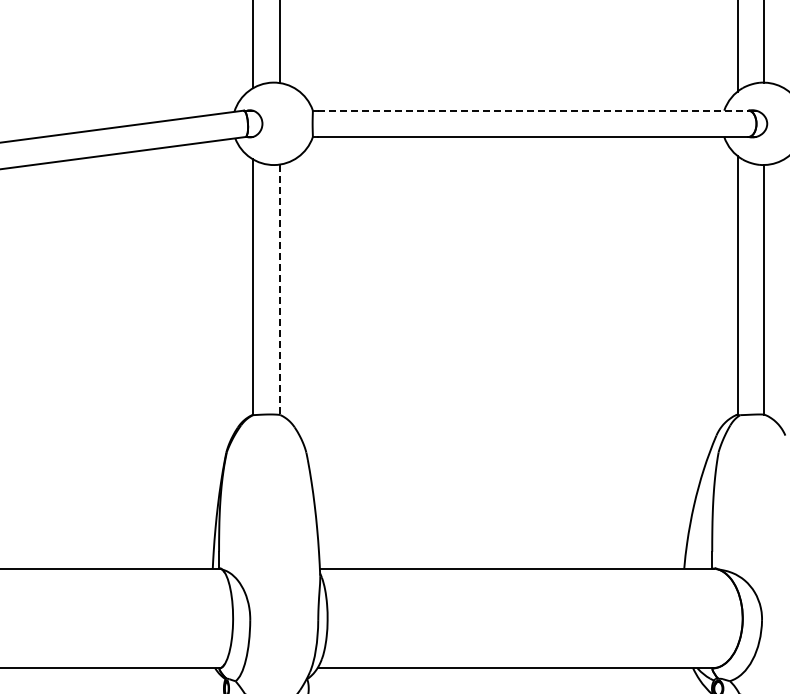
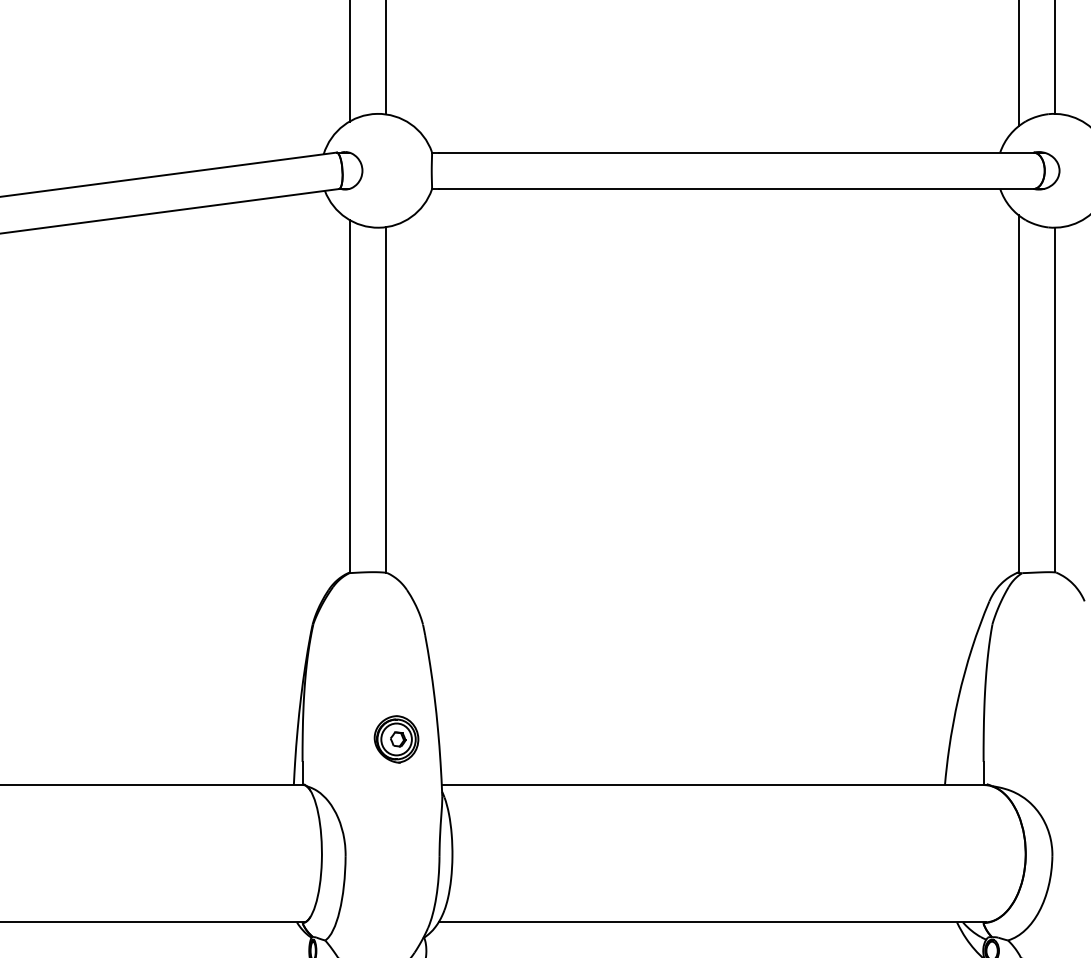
line: (533, 110) -> (736, 152), dashed -> solid
line: (279, 290) -> (385, 400), dashed -> solid
part: (286, 535) -> (395, 739), added

